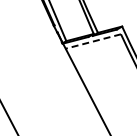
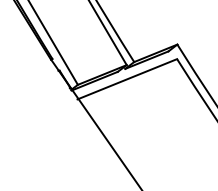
line: (93, 41) -> (128, 79), dashed -> solid

